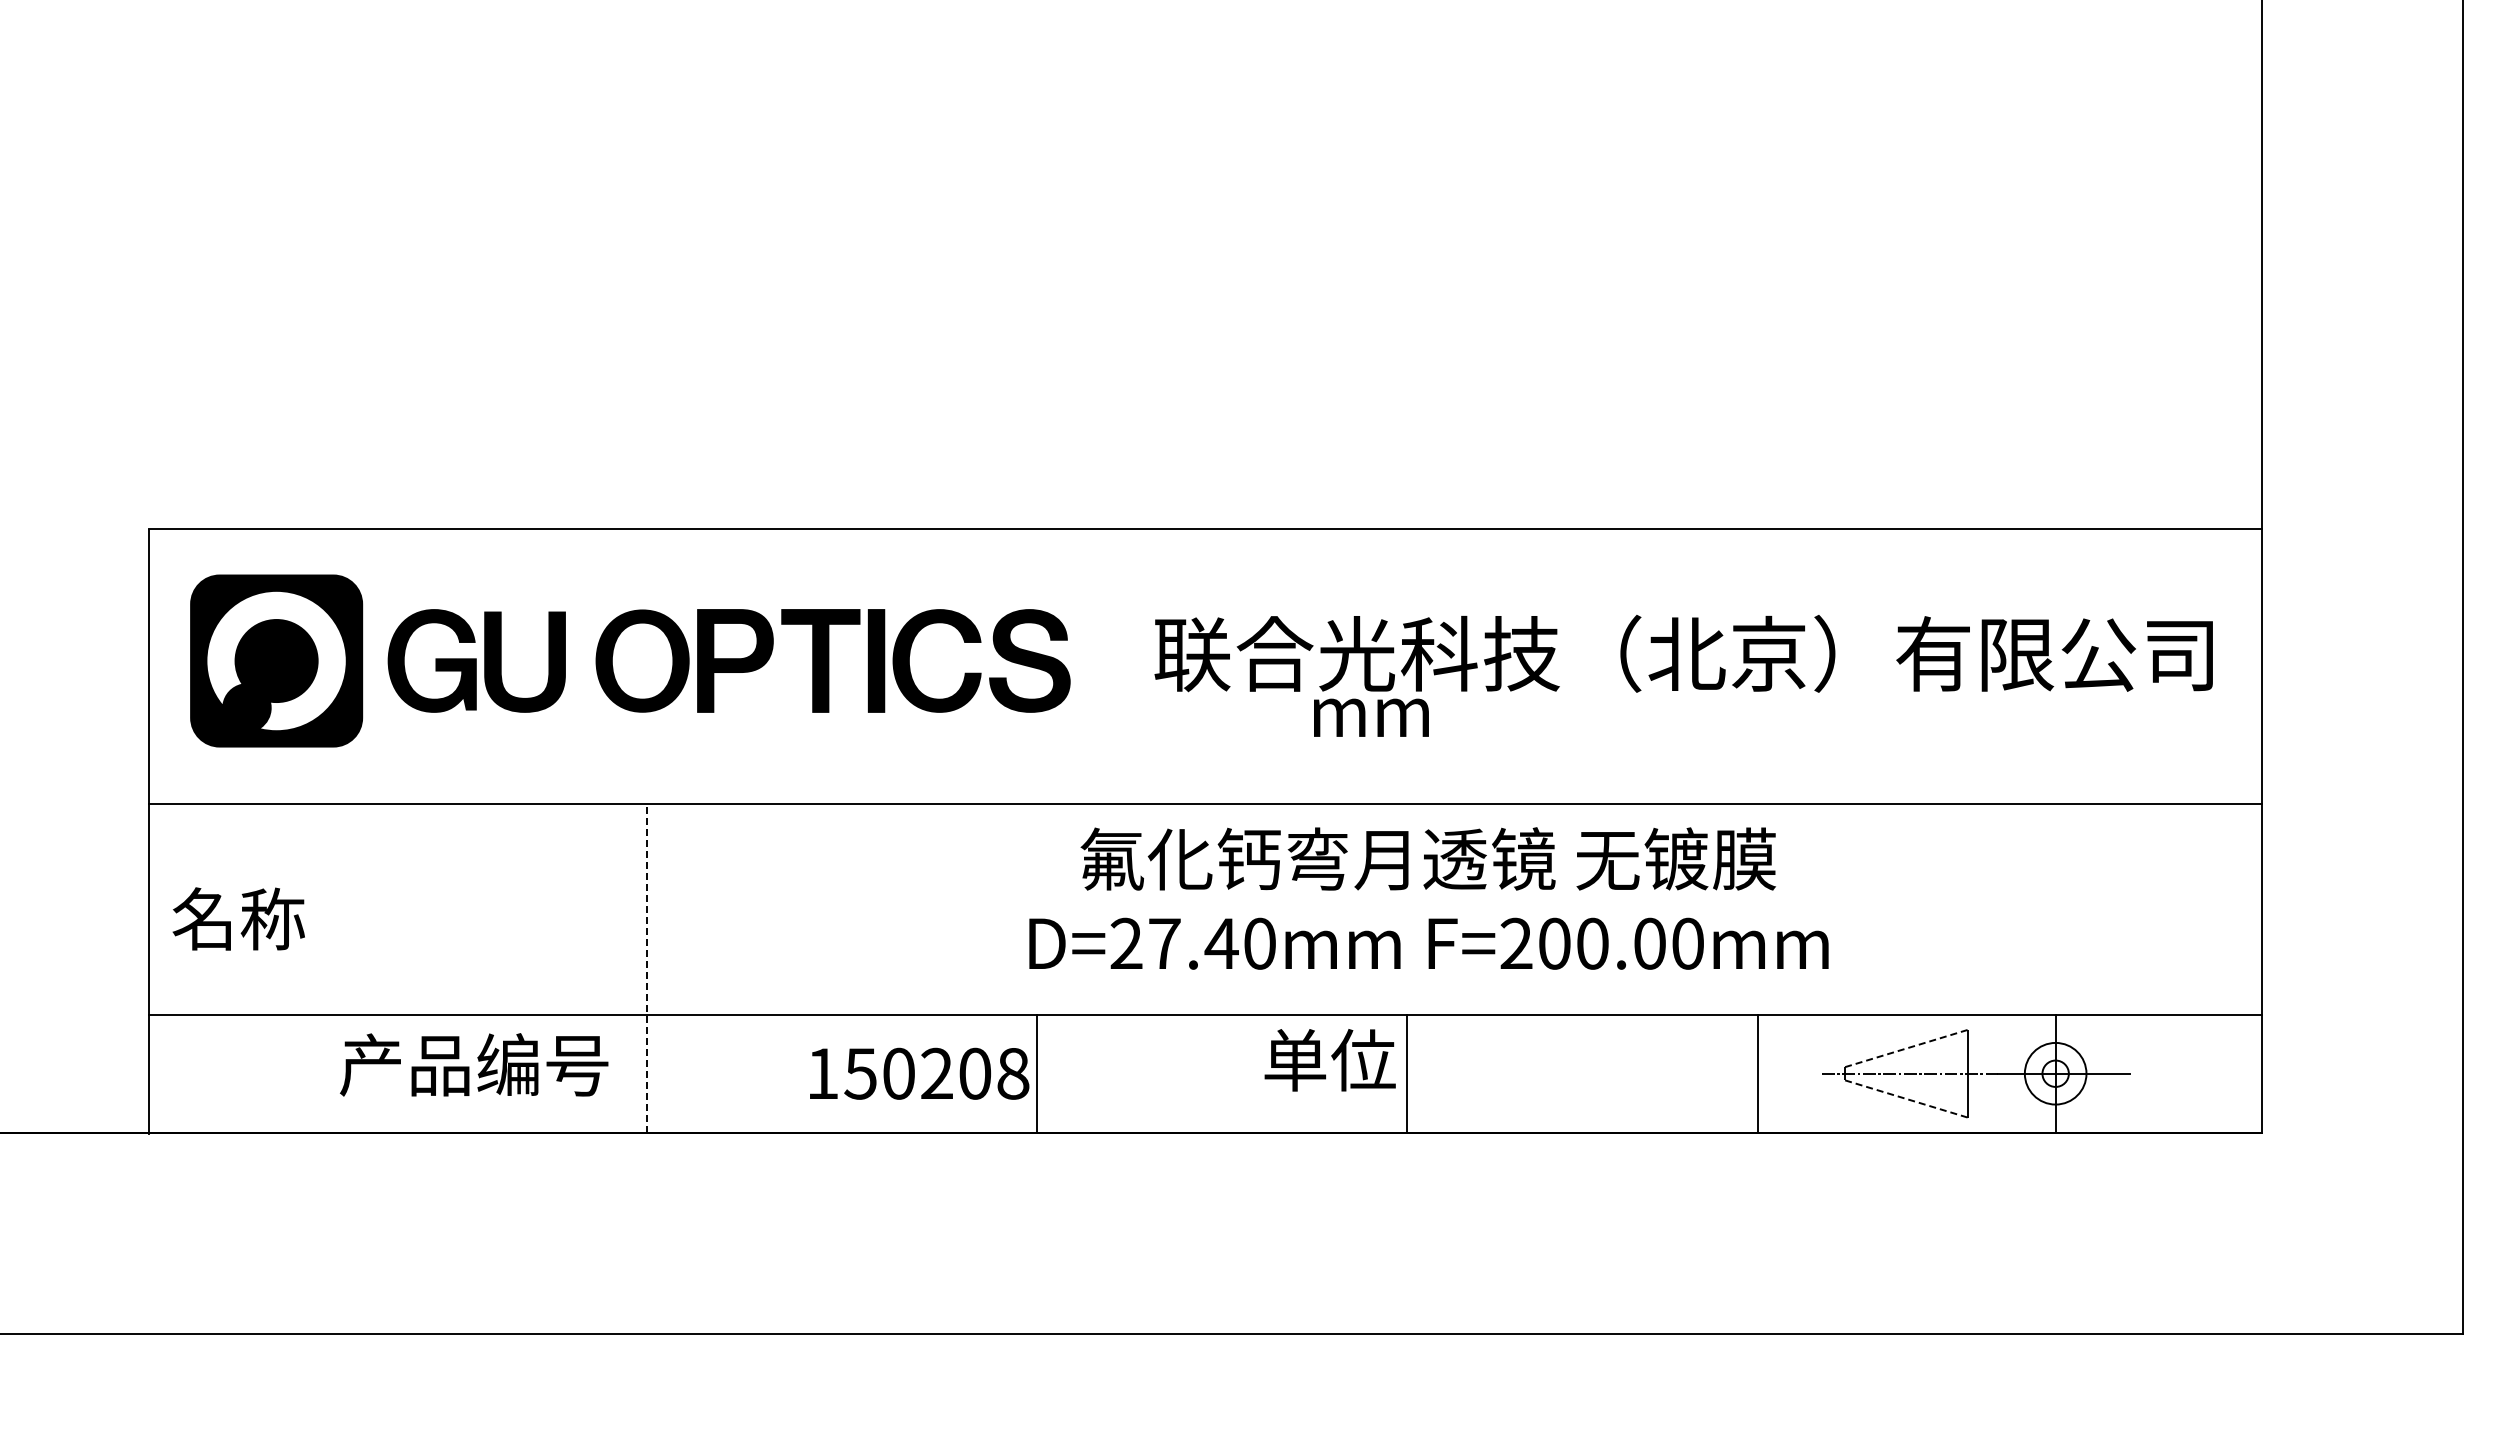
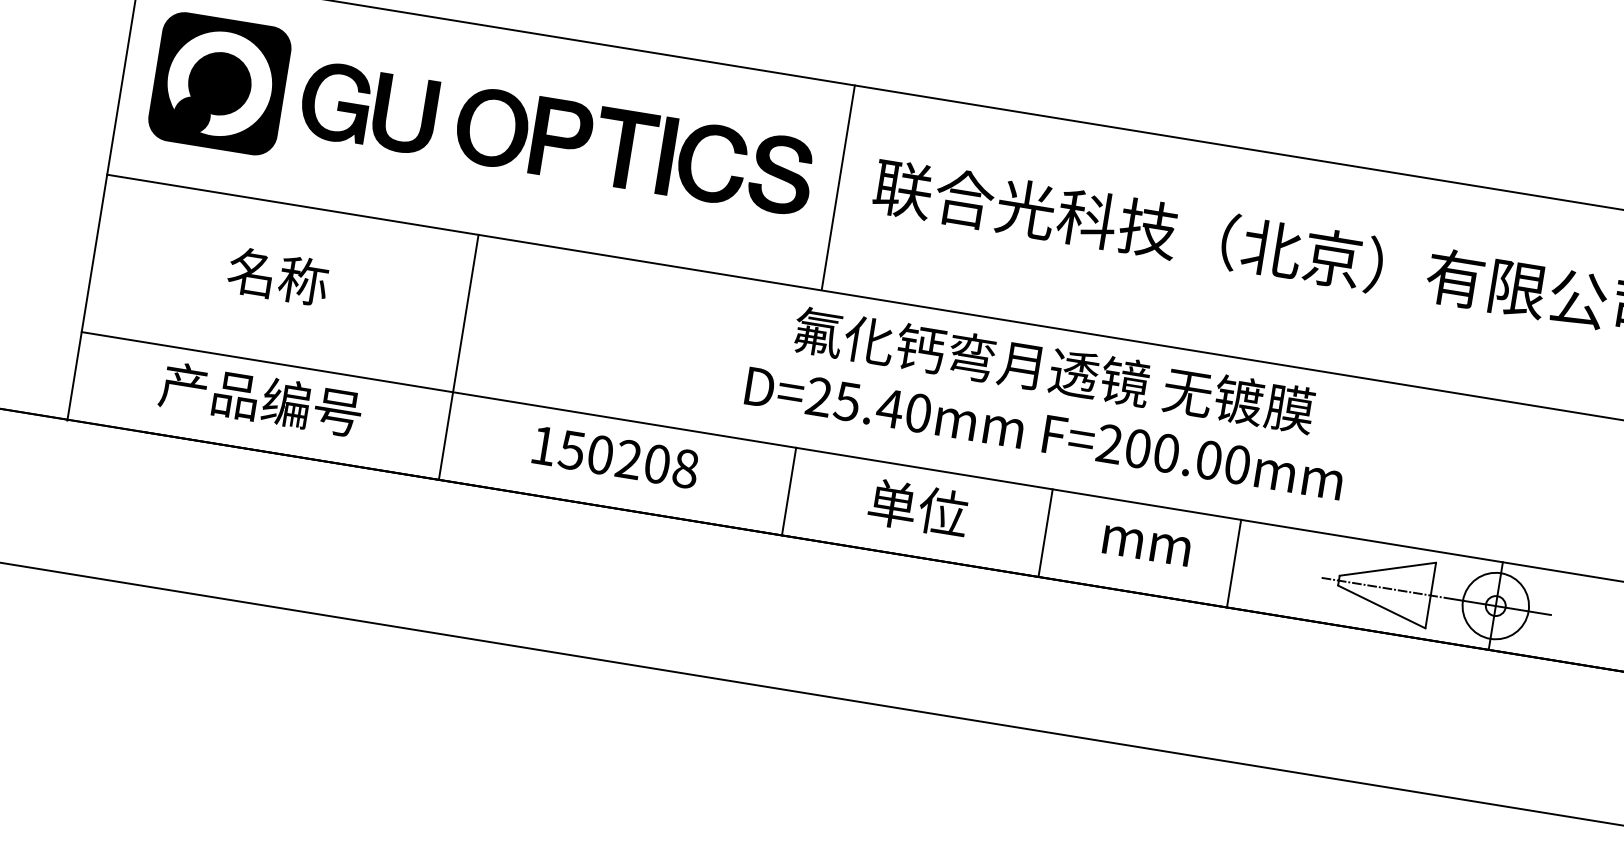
line: (1107, 664) -> (838, 186), added
text: (1371, 717) -> (1146, 545), moved
text: (238, 918) -> (278, 276), moved
text: (1164, 943) -> (847, 401), D=27.40mm -> D=25.40mm
line: (646, 967) -> (458, 356), dashed -> solid
line: (1907, 1048) -> (1388, 569), dashed -> solid
text: (1329, 1060) -> (918, 508), moved
text: (474, 1064) -> (261, 399), moved
text: (919, 1073) -> (615, 457), moved
line: (1037, 1073) -> (789, 491), moved
line: (1406, 1073) -> (1045, 532), moved
line: (1758, 1073) -> (1234, 563), moved
circle: (2055, 1073) -> (1495, 605), size x1.43
line: (1907, 1099) -> (1382, 607), dashed -> solid

